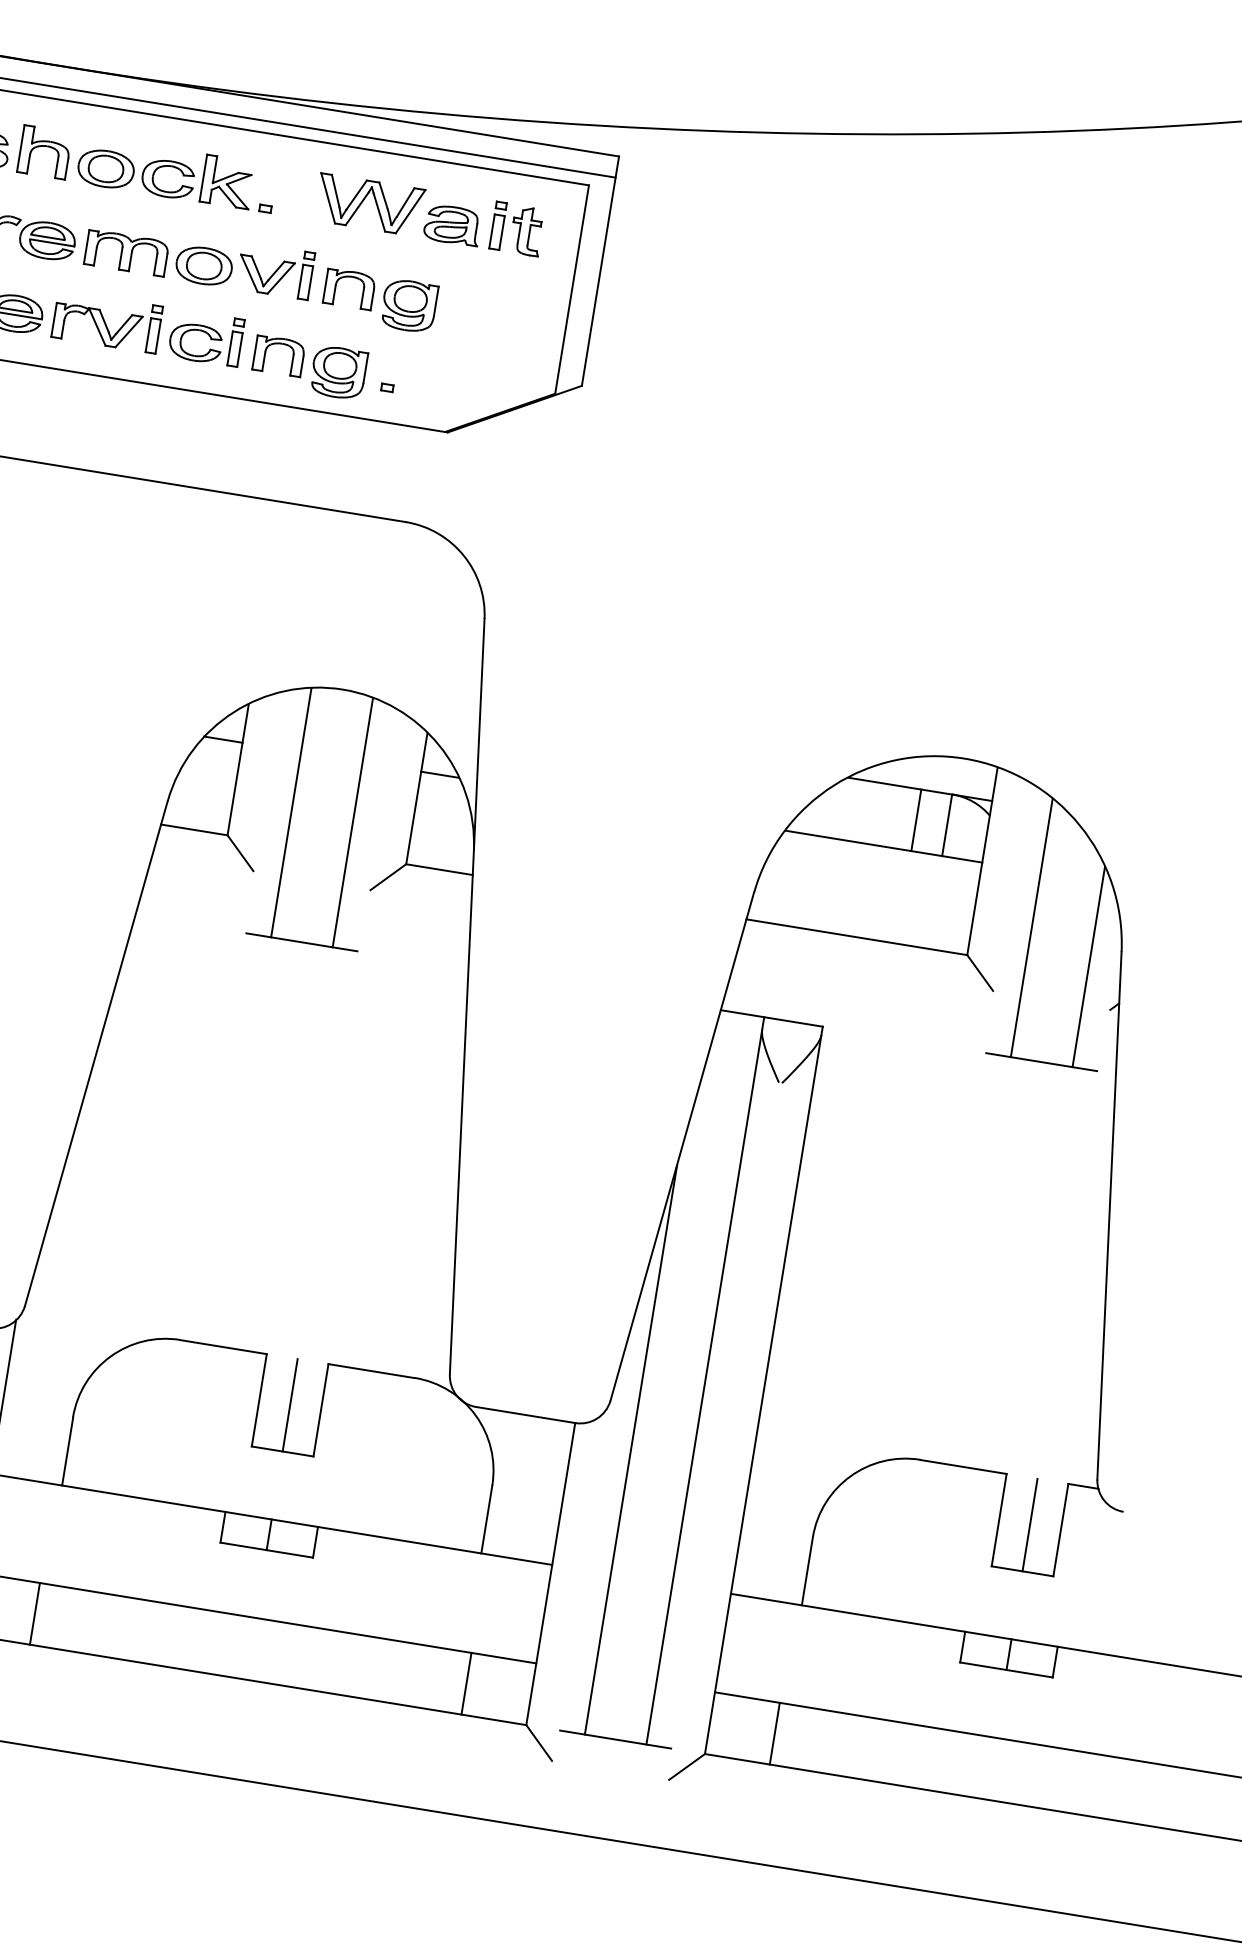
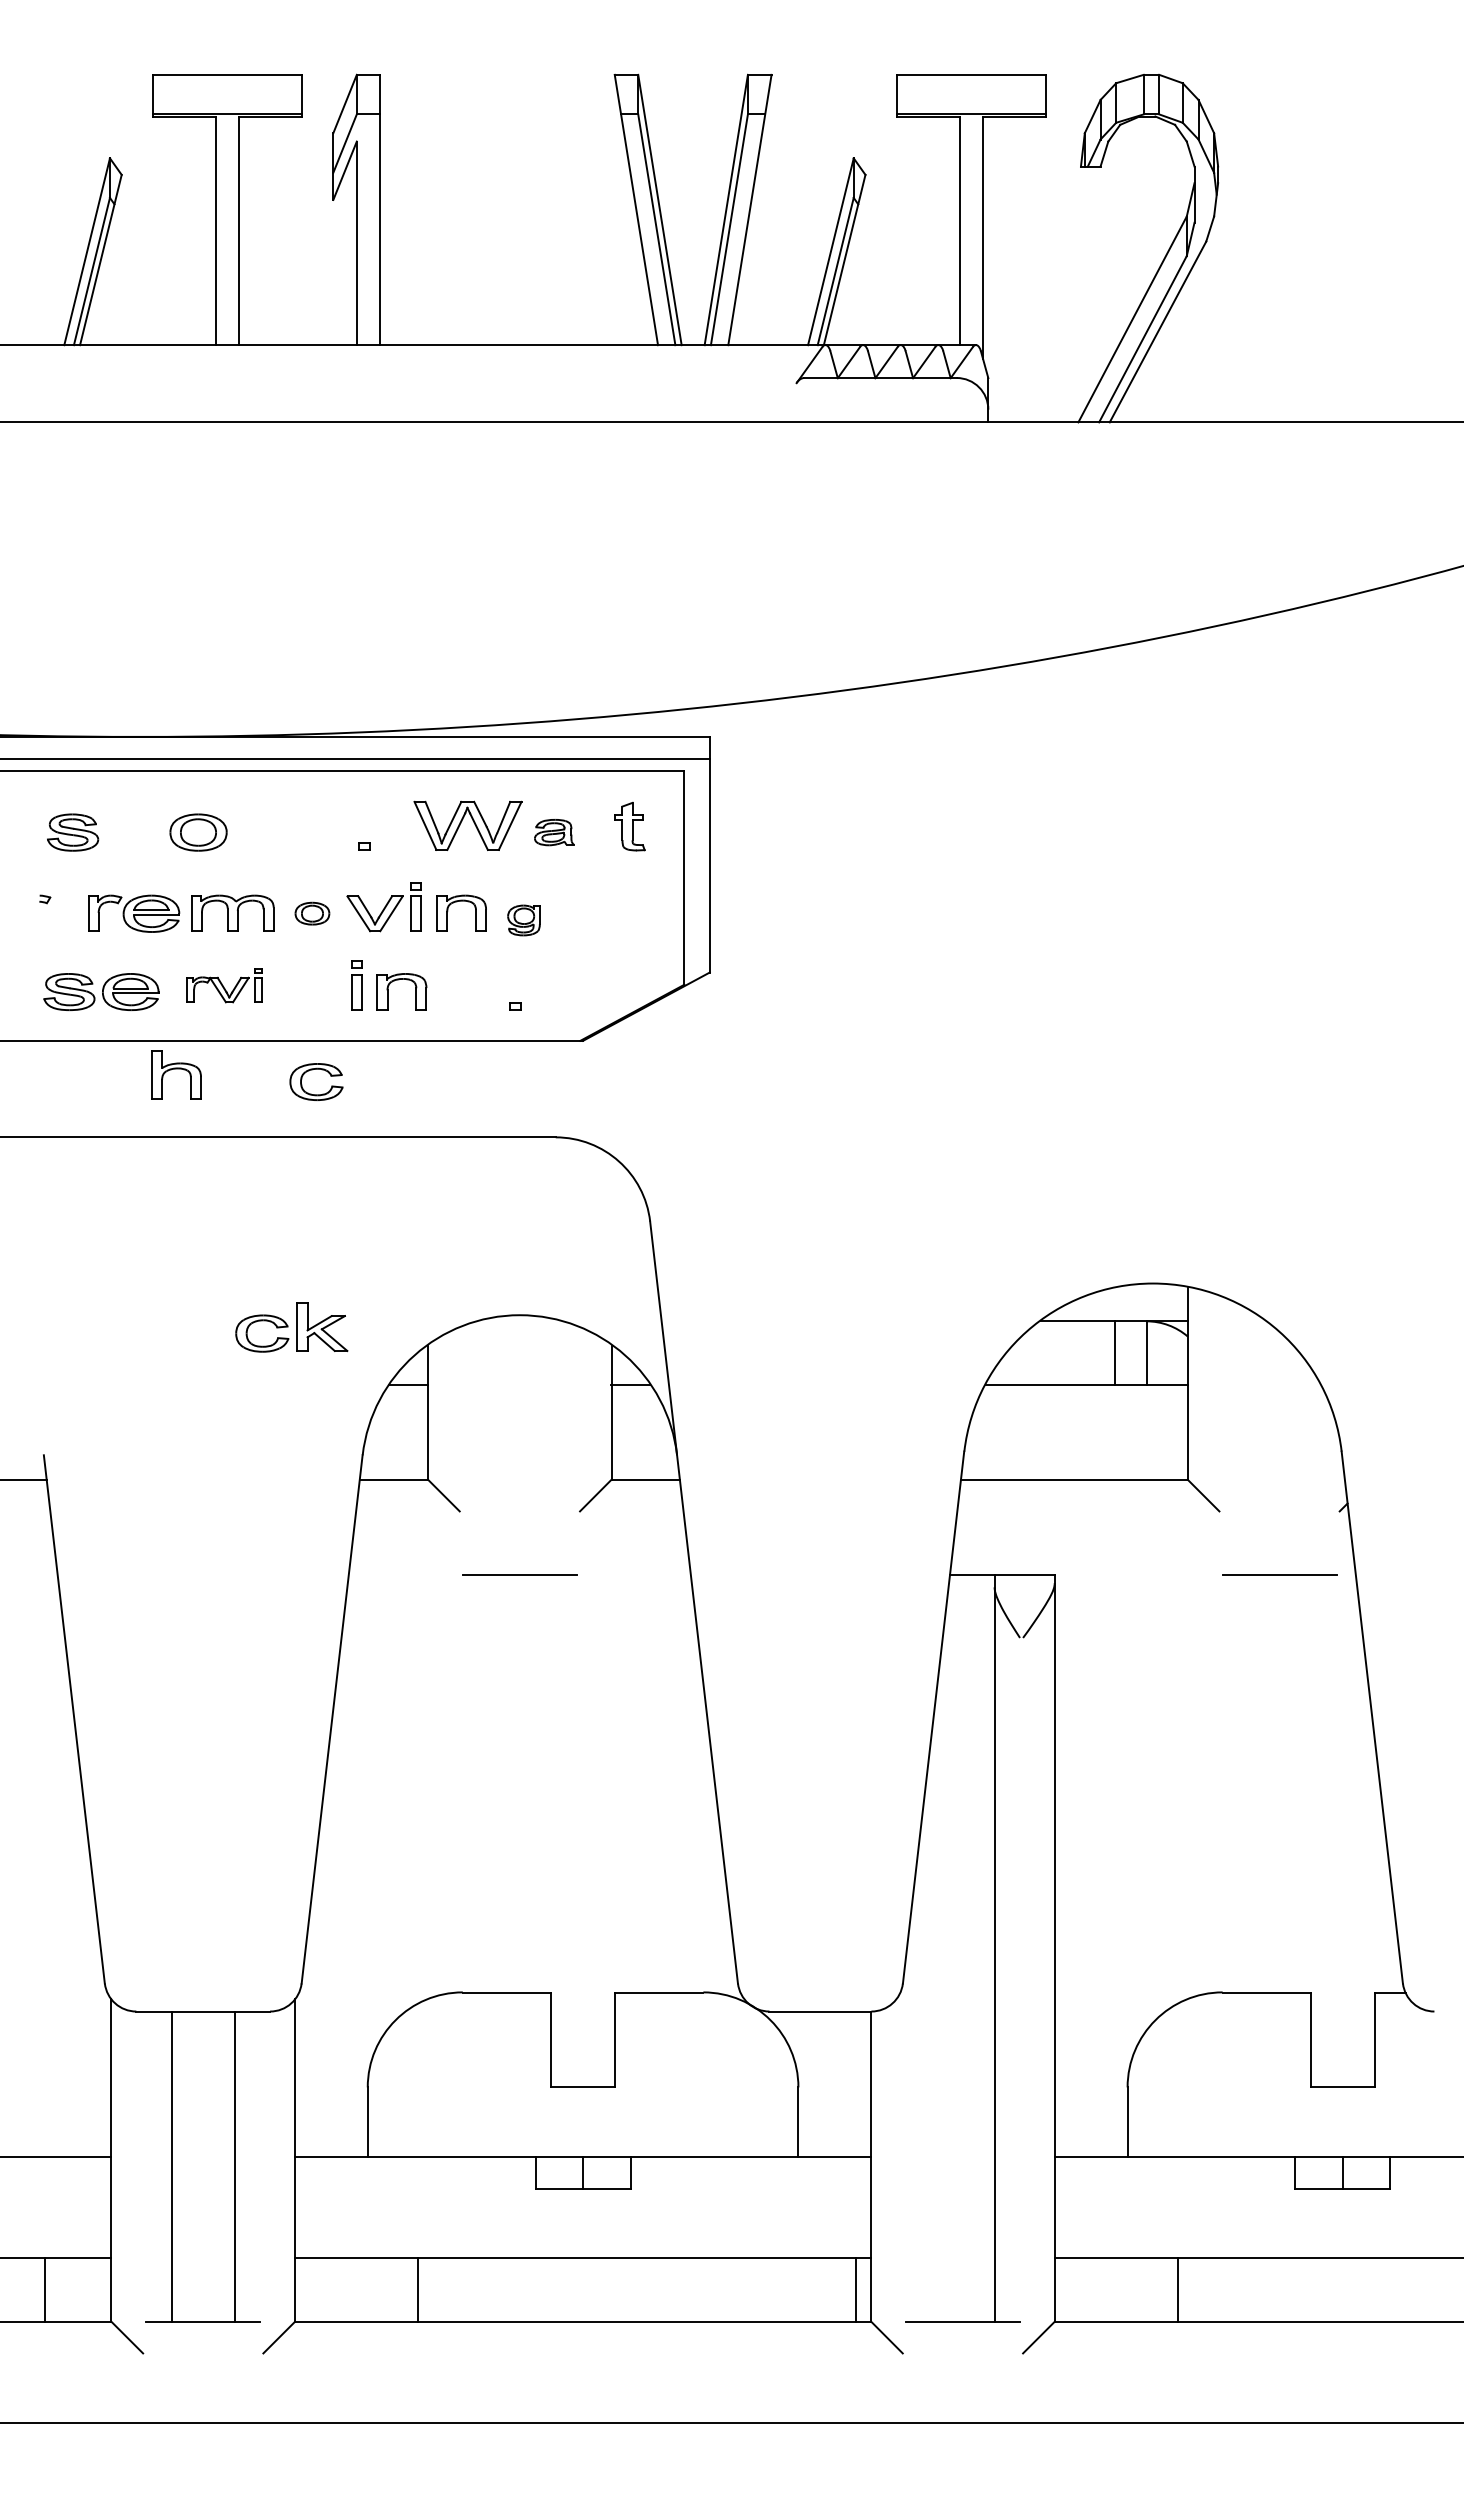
part: (44, 151) -> (176, 1074), moved
part: (197, 177) -> (291, 1327), moved
part: (451, 224) -> (553, 832), size x0.7
part: (497, 225) -> (599, 825), removed
part: (204, 265) -> (312, 913), size x0.6
part: (408, 305) -> (523, 920), size x0.6
part: (107, 321) -> (224, 985), size x0.7
part: (193, 330) -> (312, 1070), moved
part: (337, 372) -> (463, 998), removed
line: (291, 812) -> (488, 1446), removed
line: (352, 822) -> (551, 1446), removed
line: (1031, 927) -> (1247, 1441), removed
line: (1089, 966) -> (1311, 1471), removed
line: (290, 1404) -> (583, 2039), removed
line: (631, 1450) -> (931, 2029), removed
line: (1029, 1524) -> (1342, 2039), removed
line: (35, 1613) -> (418, 2289), moved
line: (466, 1683) -> (855, 2289), moved
line: (775, 1733) -> (1178, 2289), moved

